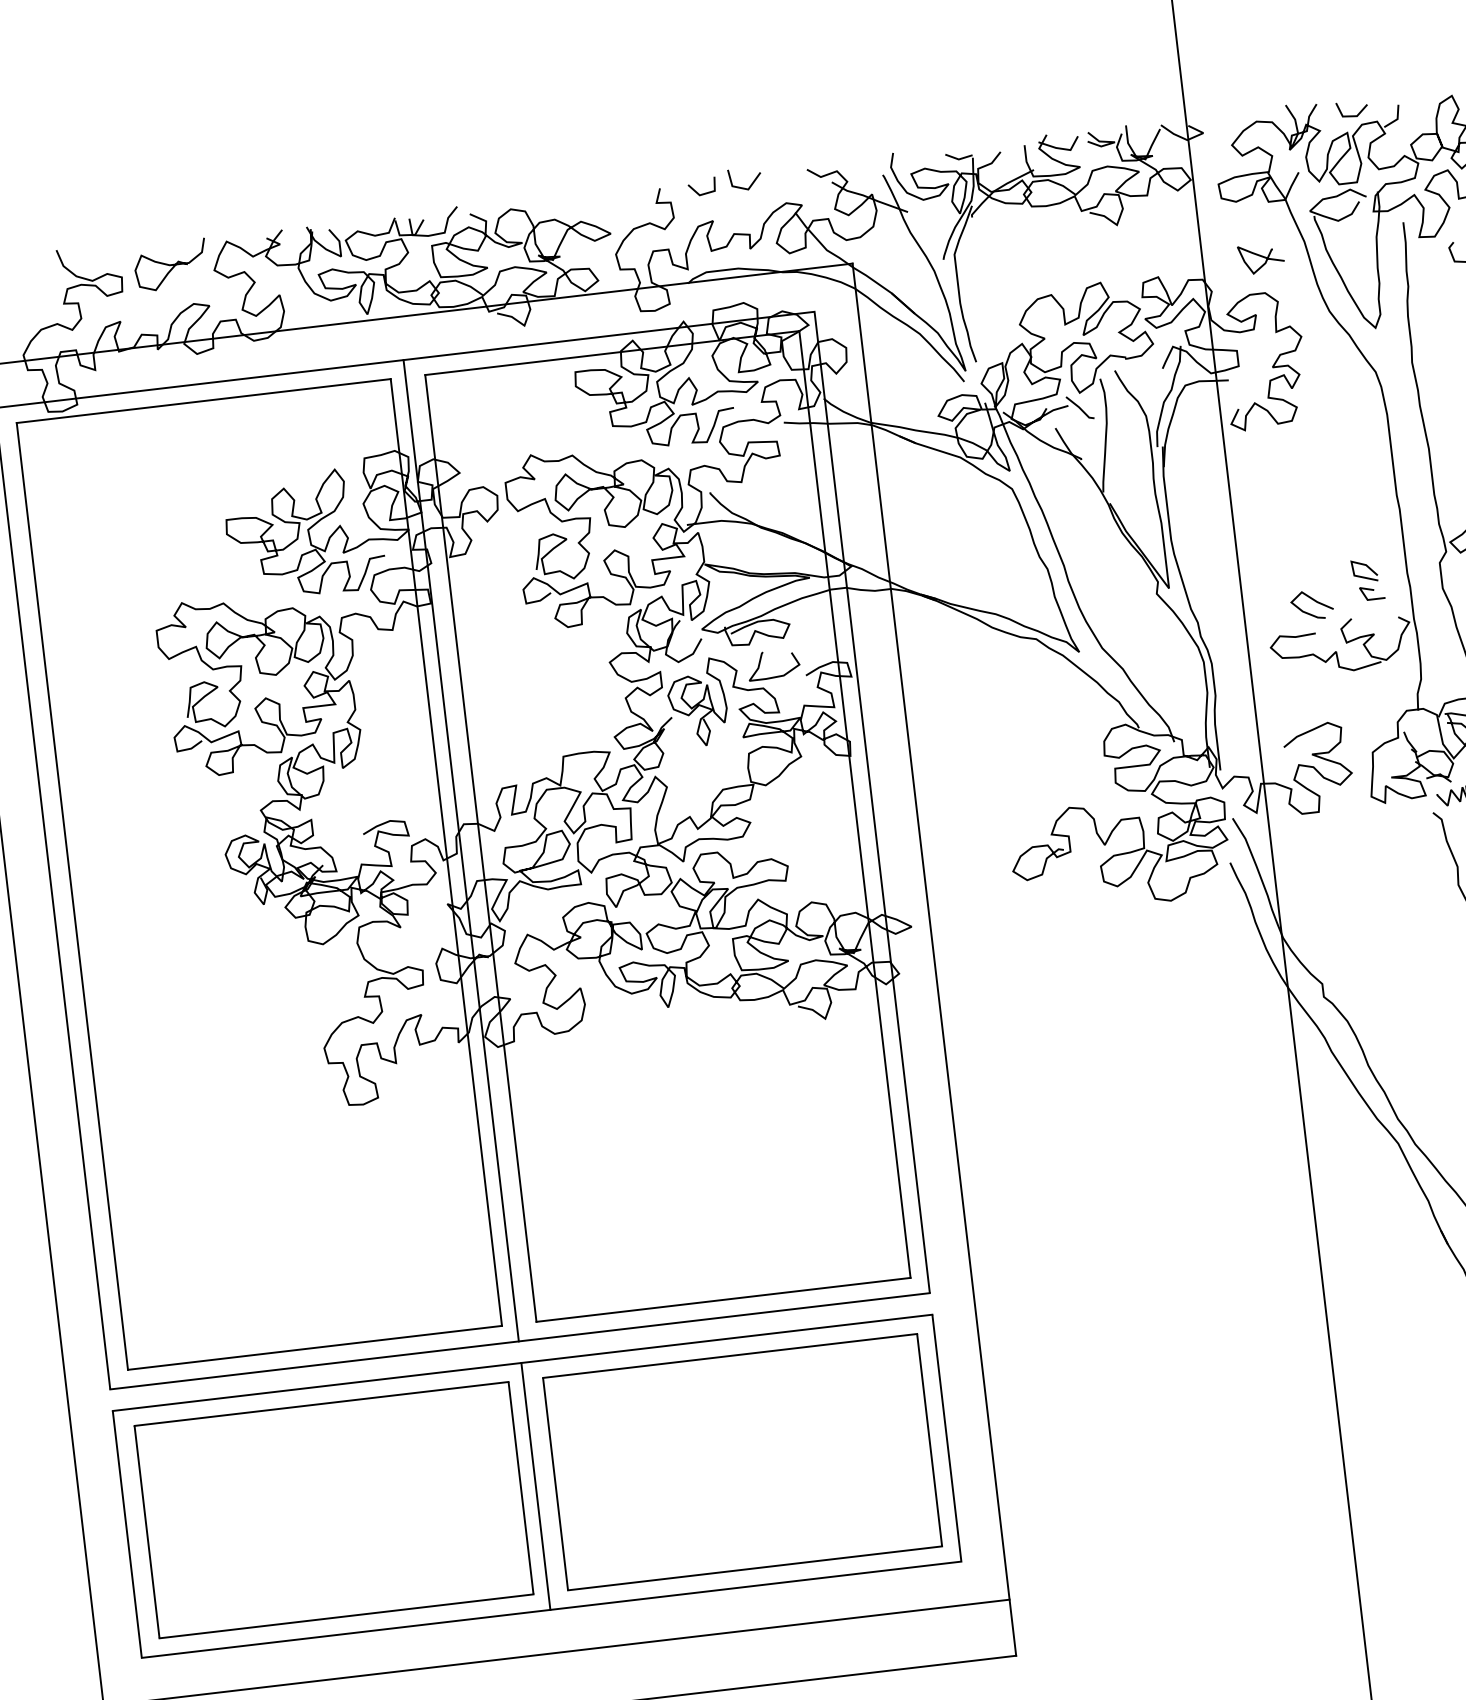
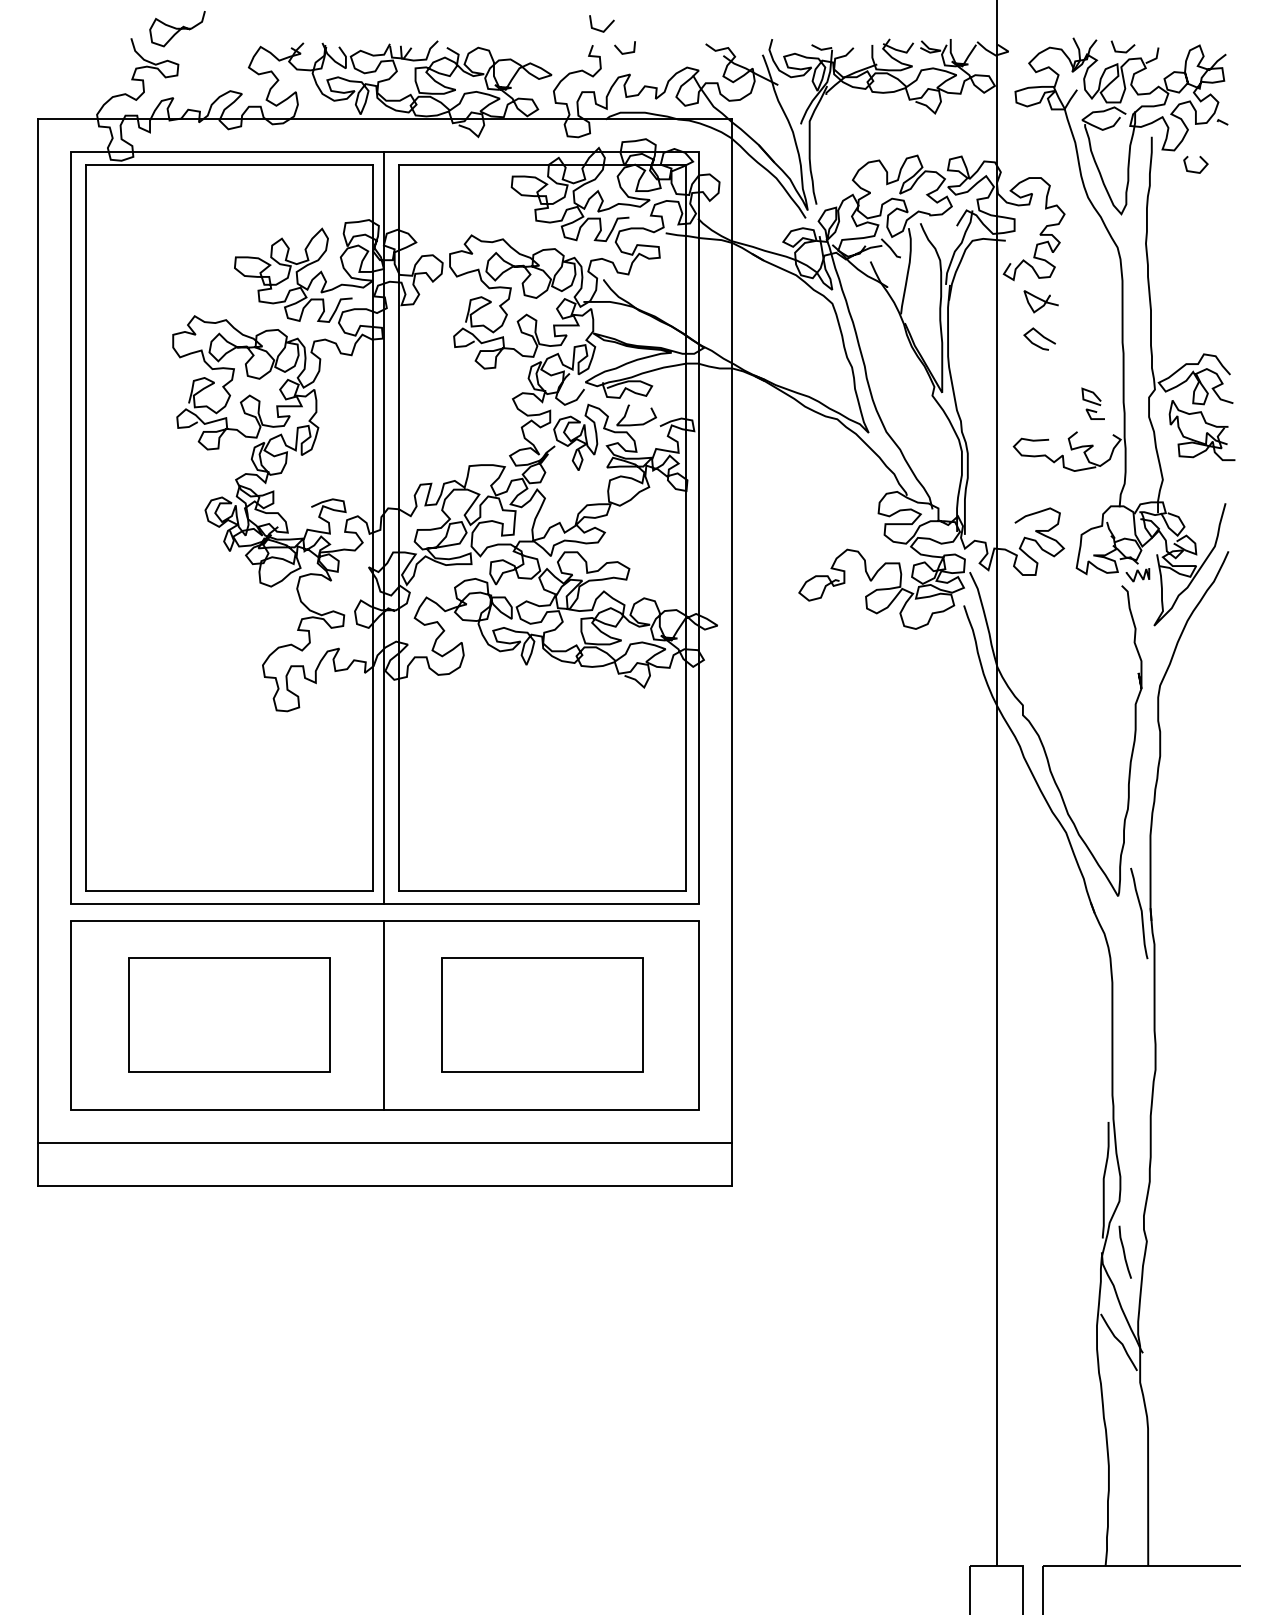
line: (743, 186) -> (600, 29), moved
curve: (1260, 257) -> (1040, 300), moved
curve: (171, 266) -> (177, 29), moved
curve: (1313, 601) -> (1041, 336), moved
part: (742, 1462) -> (542, 1015), size x0.7
part: (334, 1510) -> (229, 1015), size x0.7

